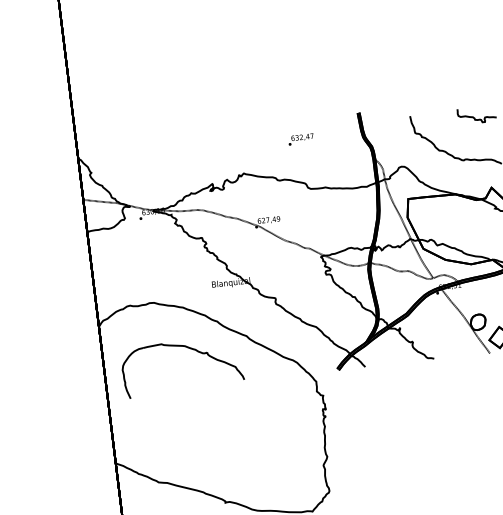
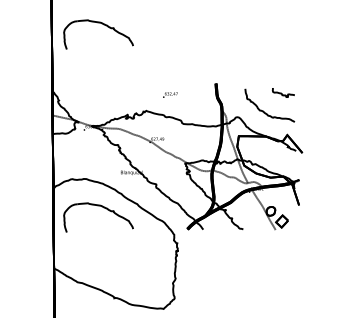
part: (153, 34) -> (103, 25), added
text: (301, 138) -> (170, 94), moved

